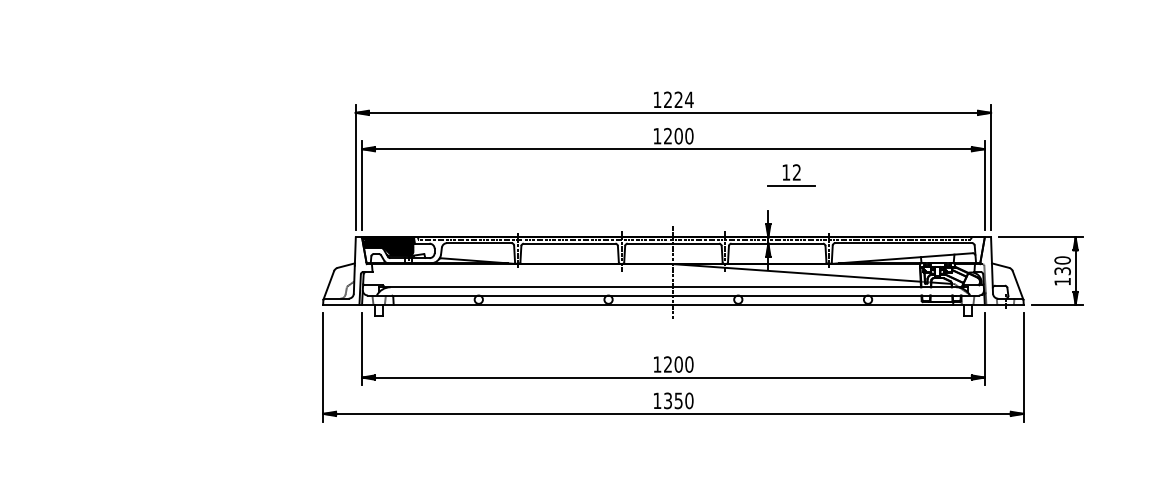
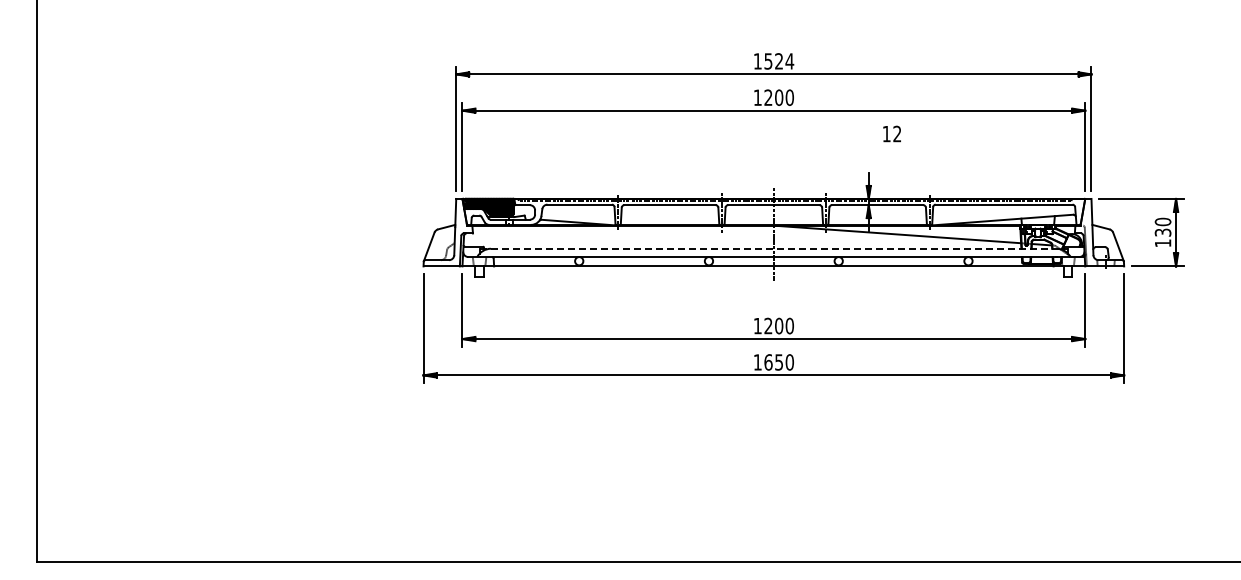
text: (668, 99) -> (768, 61), 1224 -> 1524
line: (791, 185) -> (891, 147), removed
line: (674, 286) -> (774, 248), solid -> dashed
text: (668, 400) -> (768, 362), 1350 -> 1650

